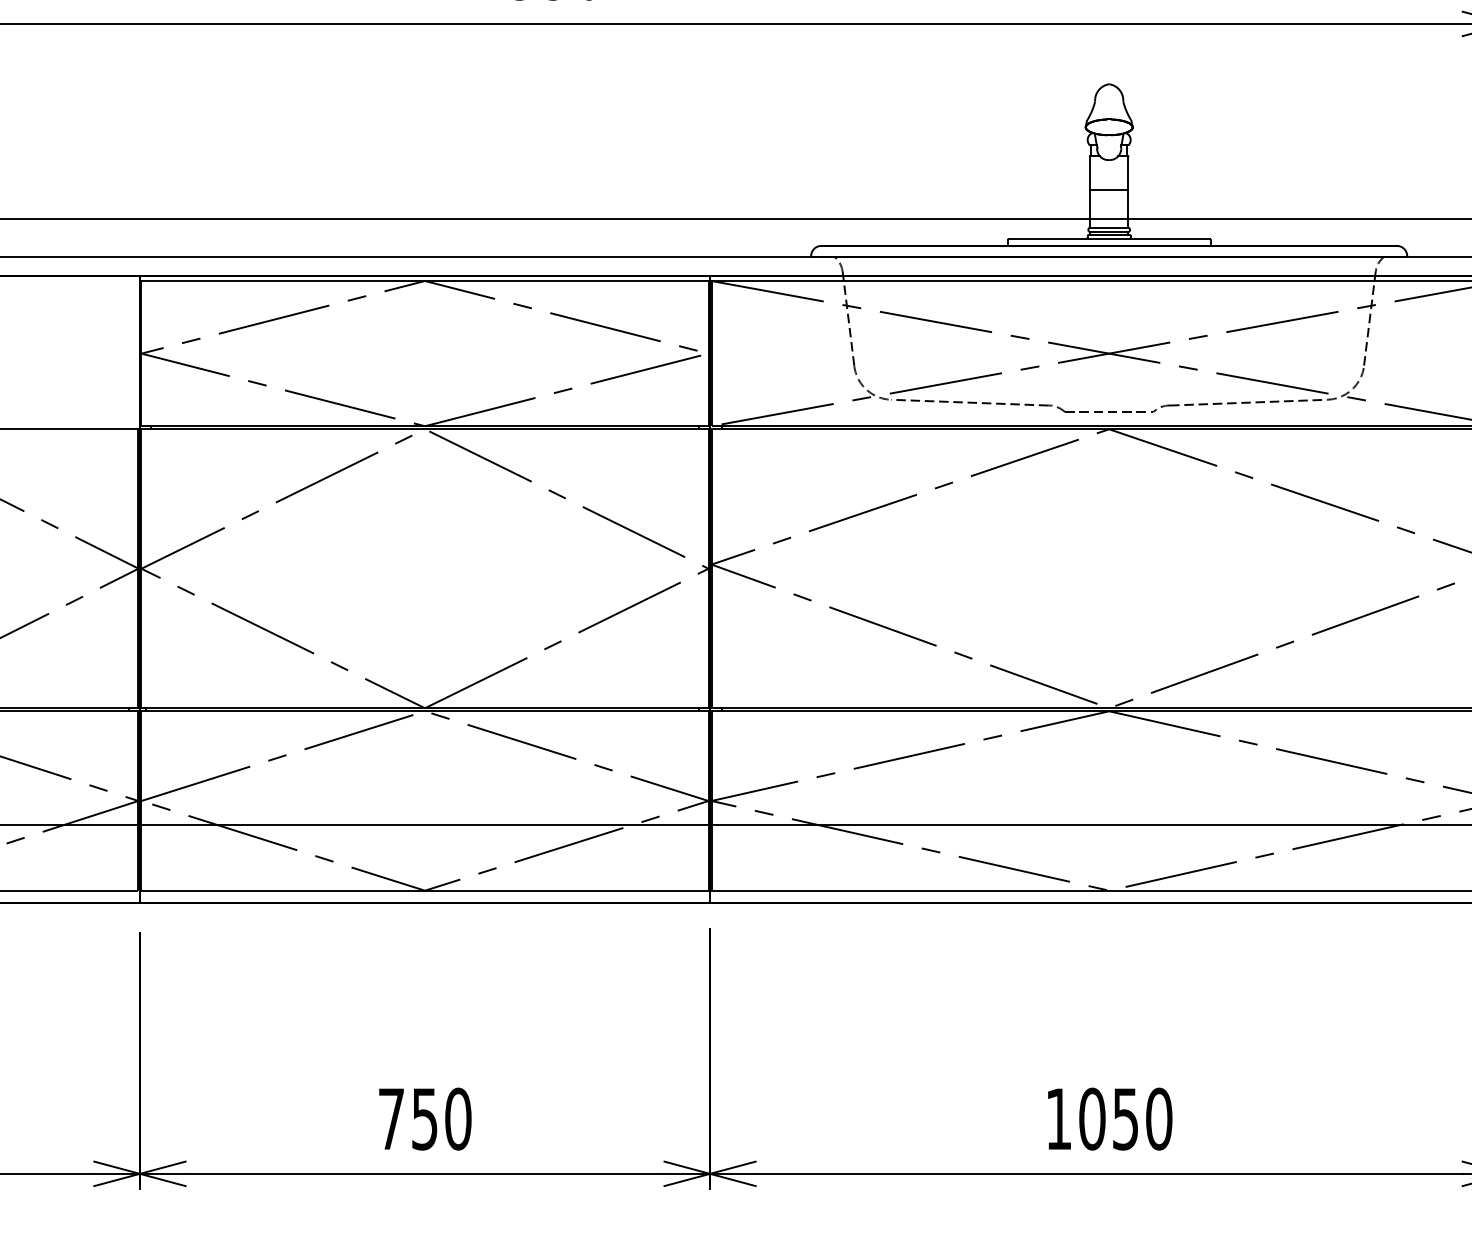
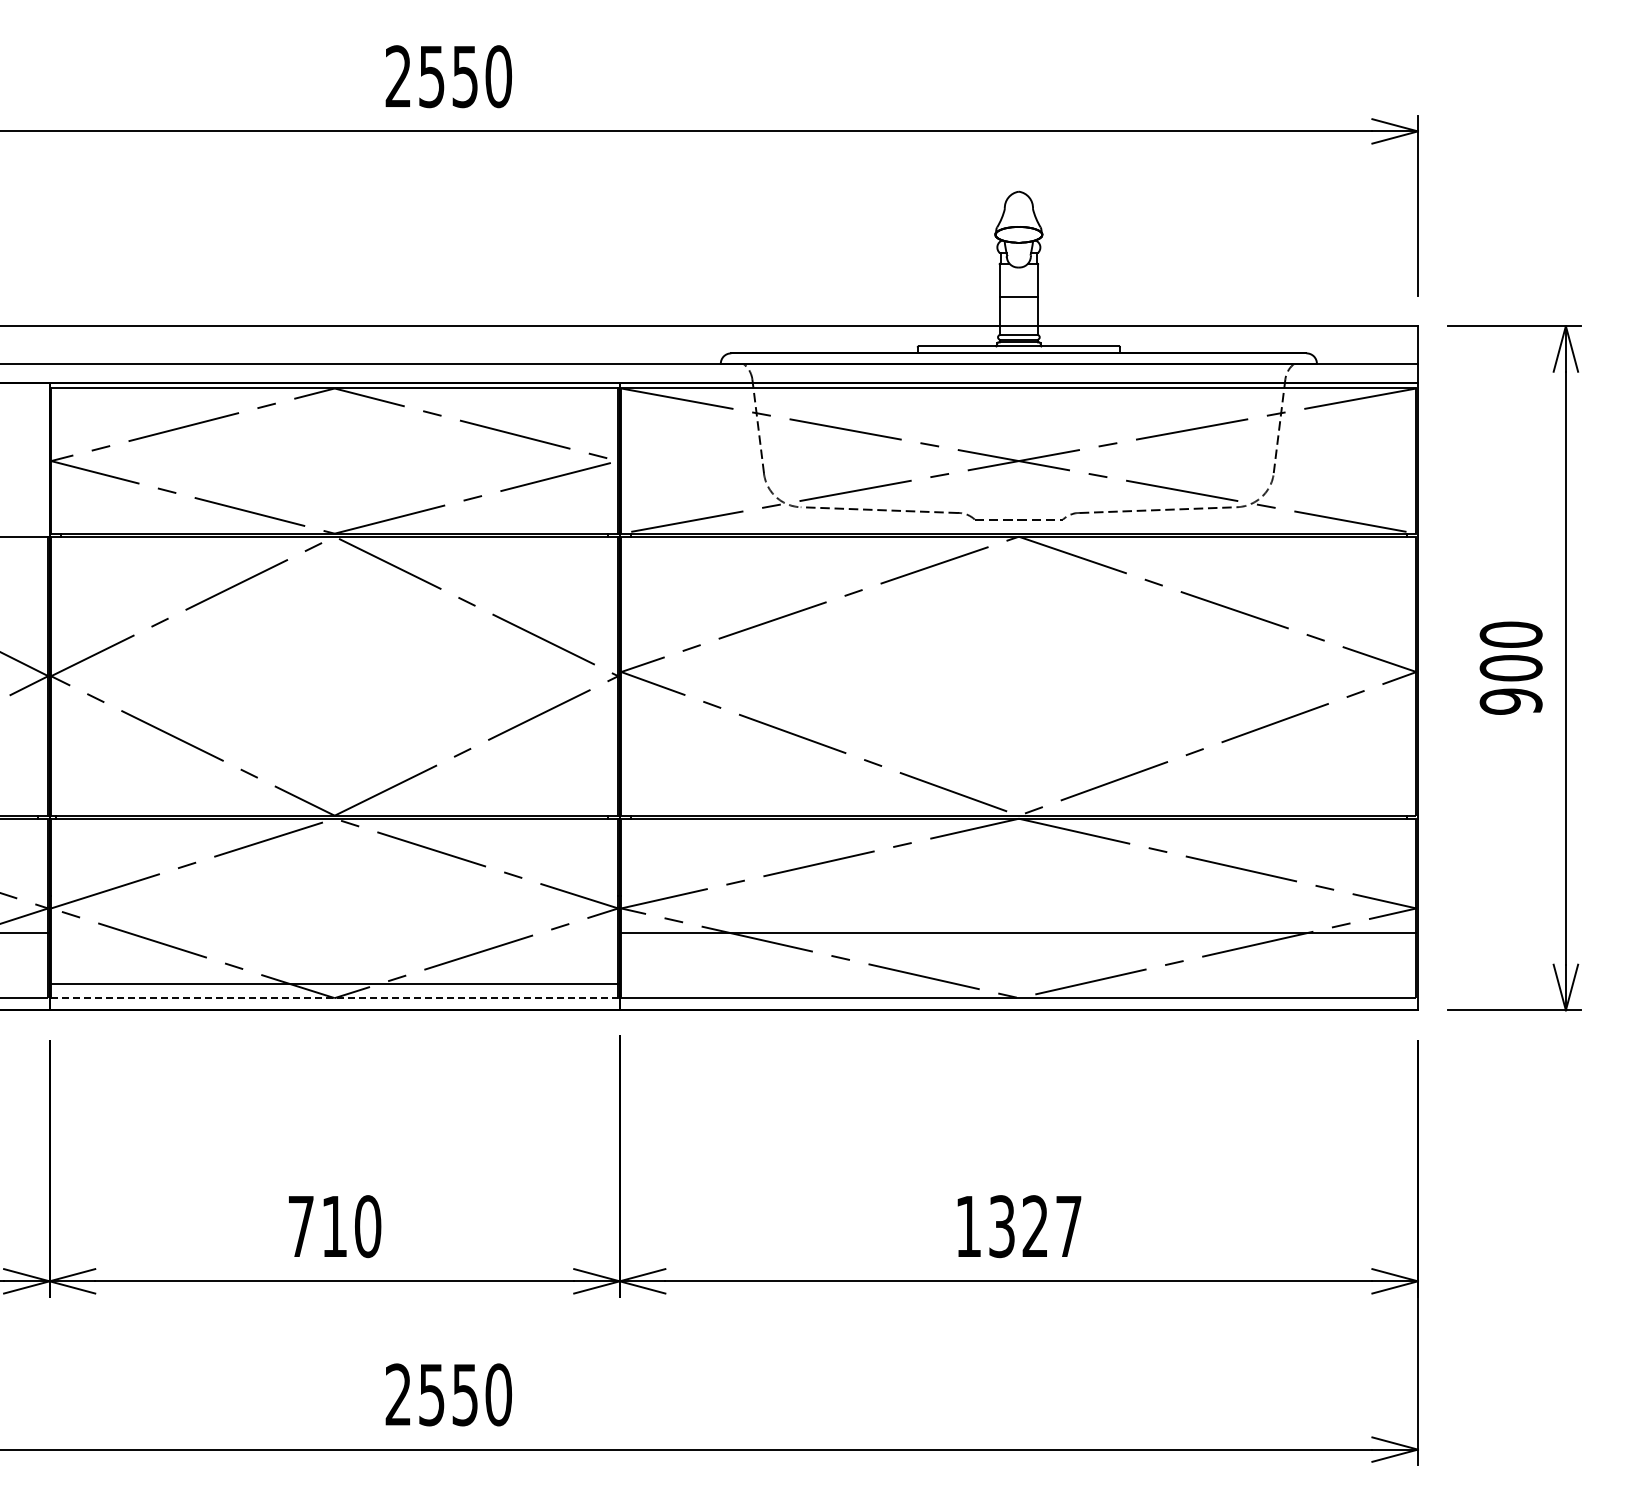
line: (424, 825) -> (334, 983), moved
line: (424, 891) -> (334, 998), solid -> dashed
text: (1125, 1119) -> (1035, 1226), 1050 -> 1327
text: (424, 1120) -> (334, 1227), 750 -> 710

